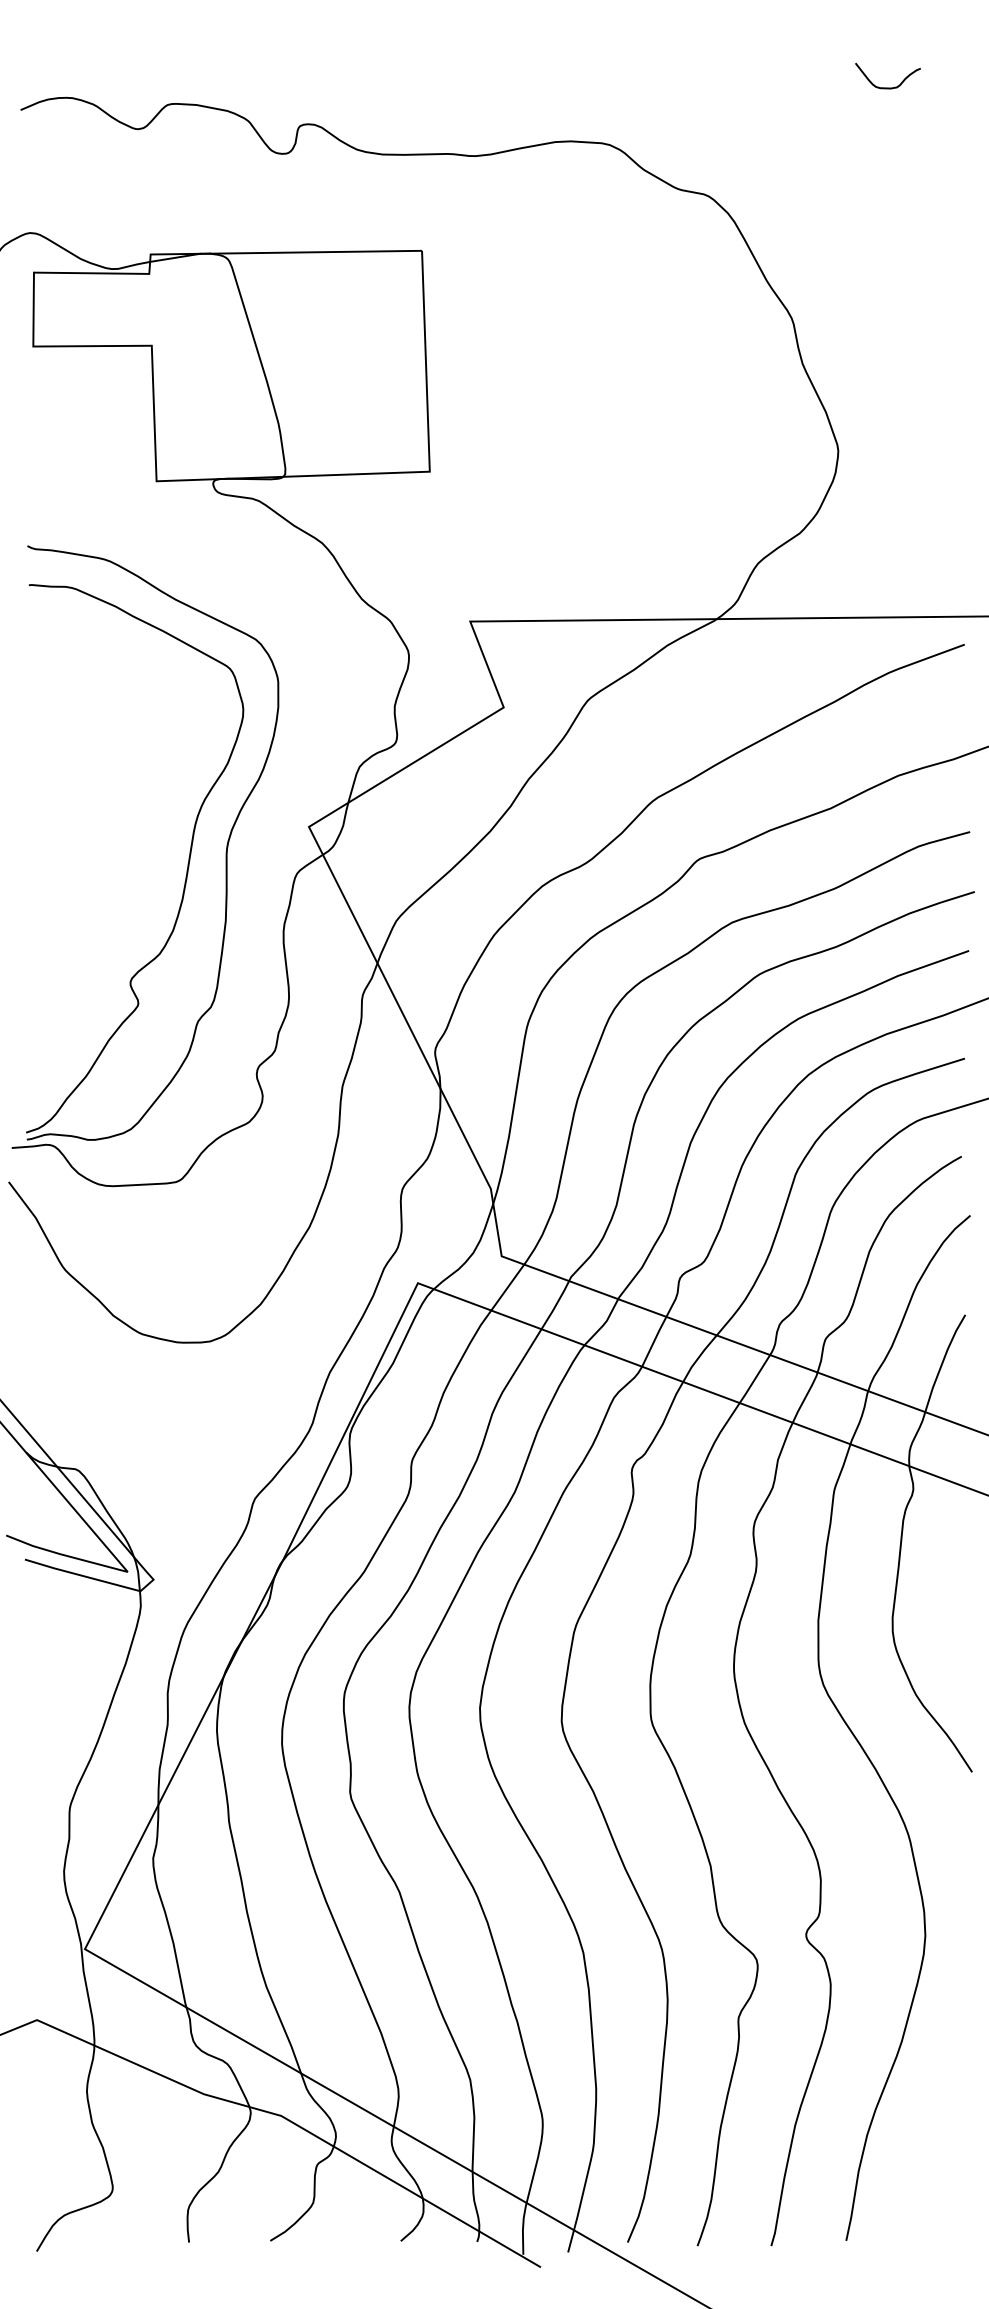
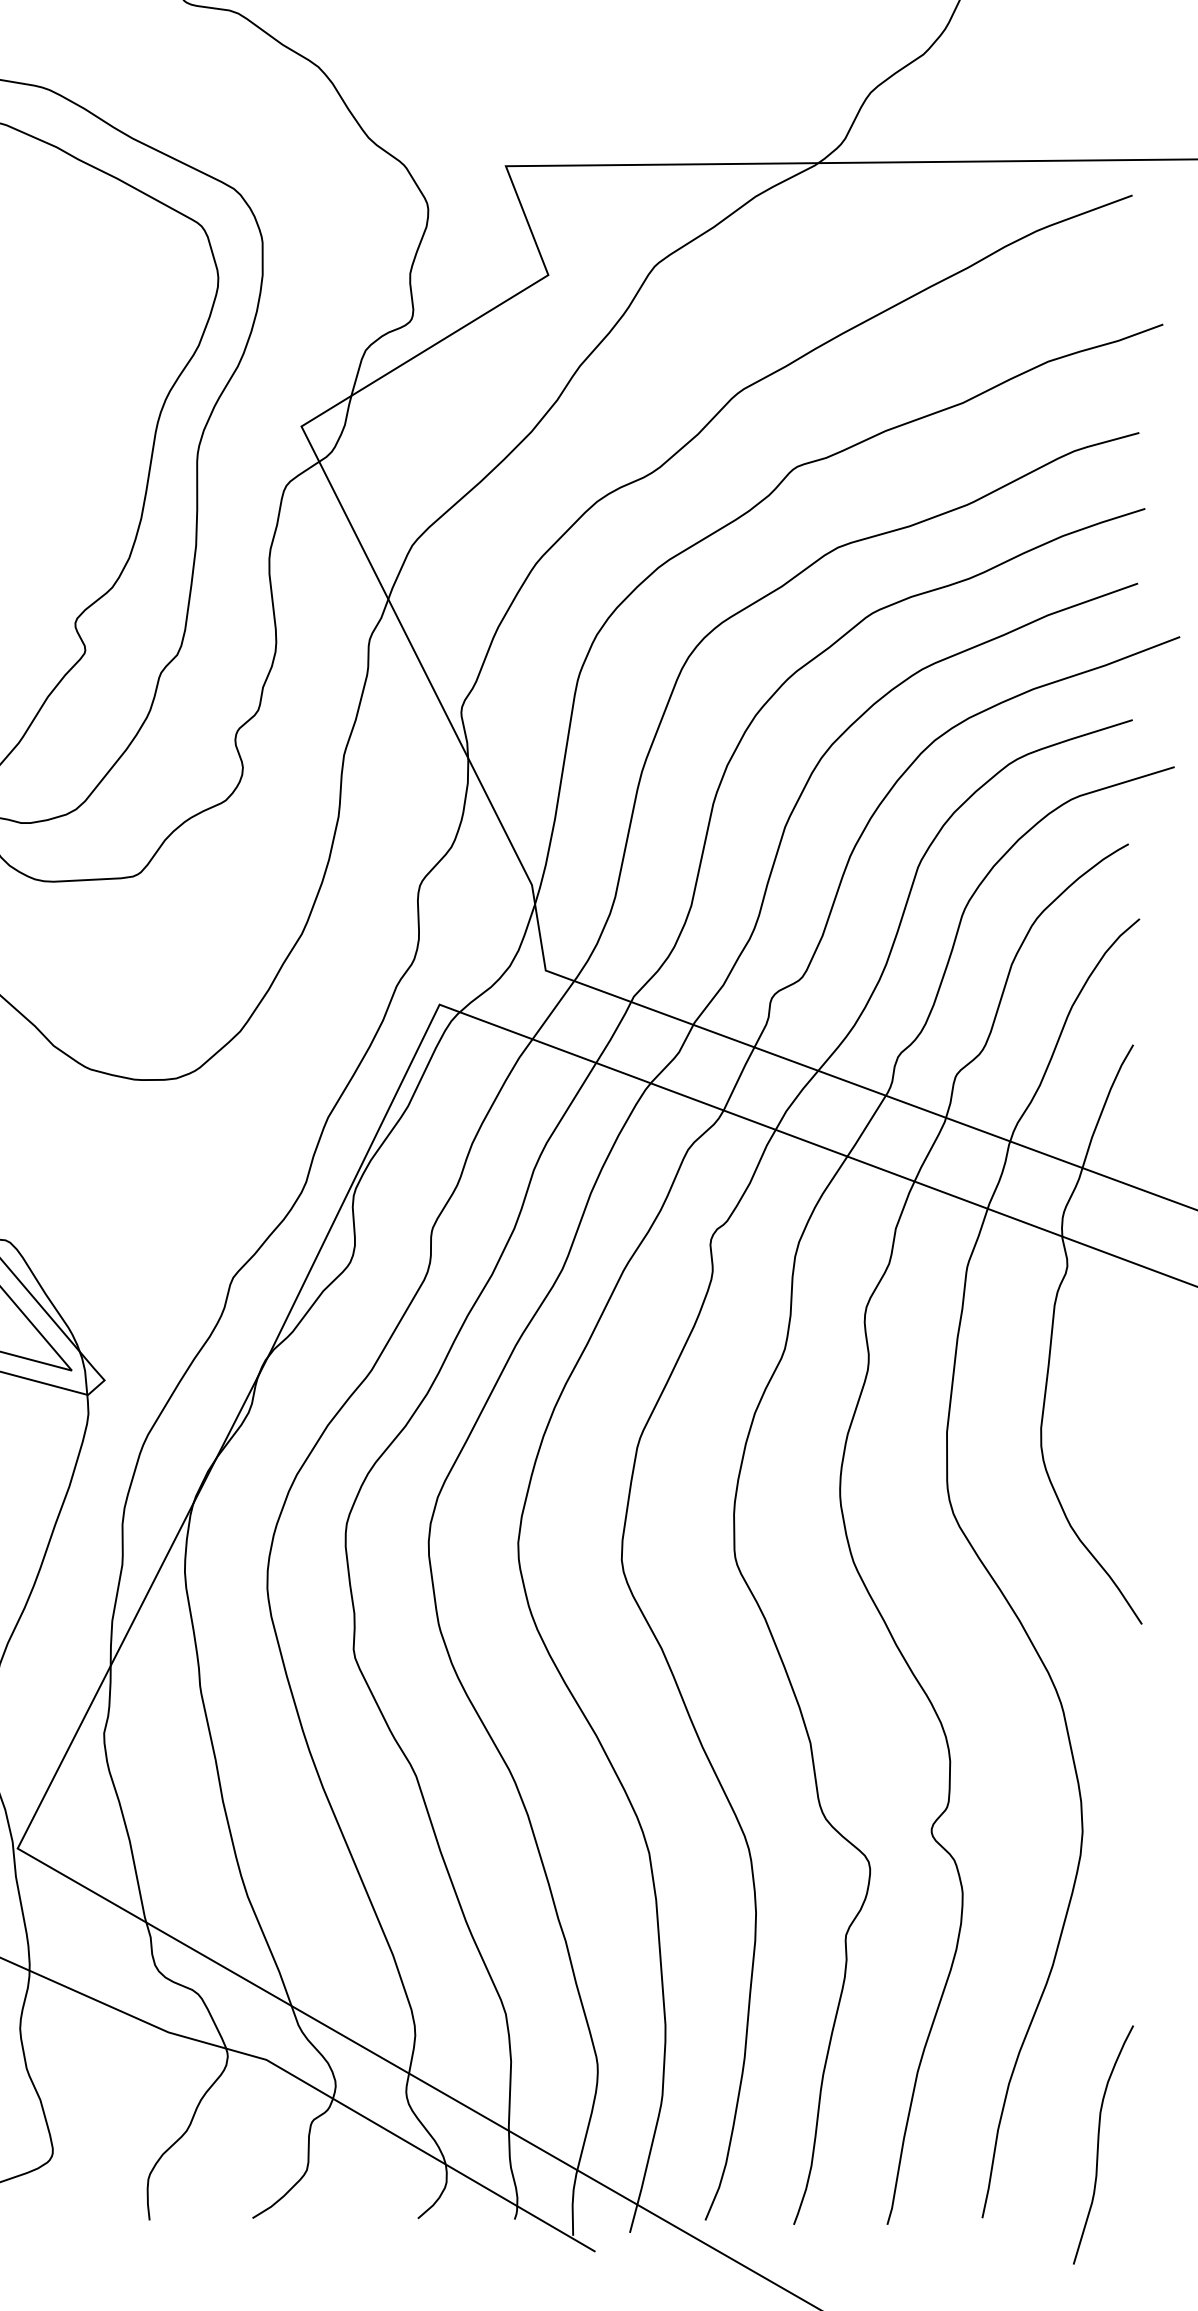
curve: (938, 2182) -> (1099, 2144), added

